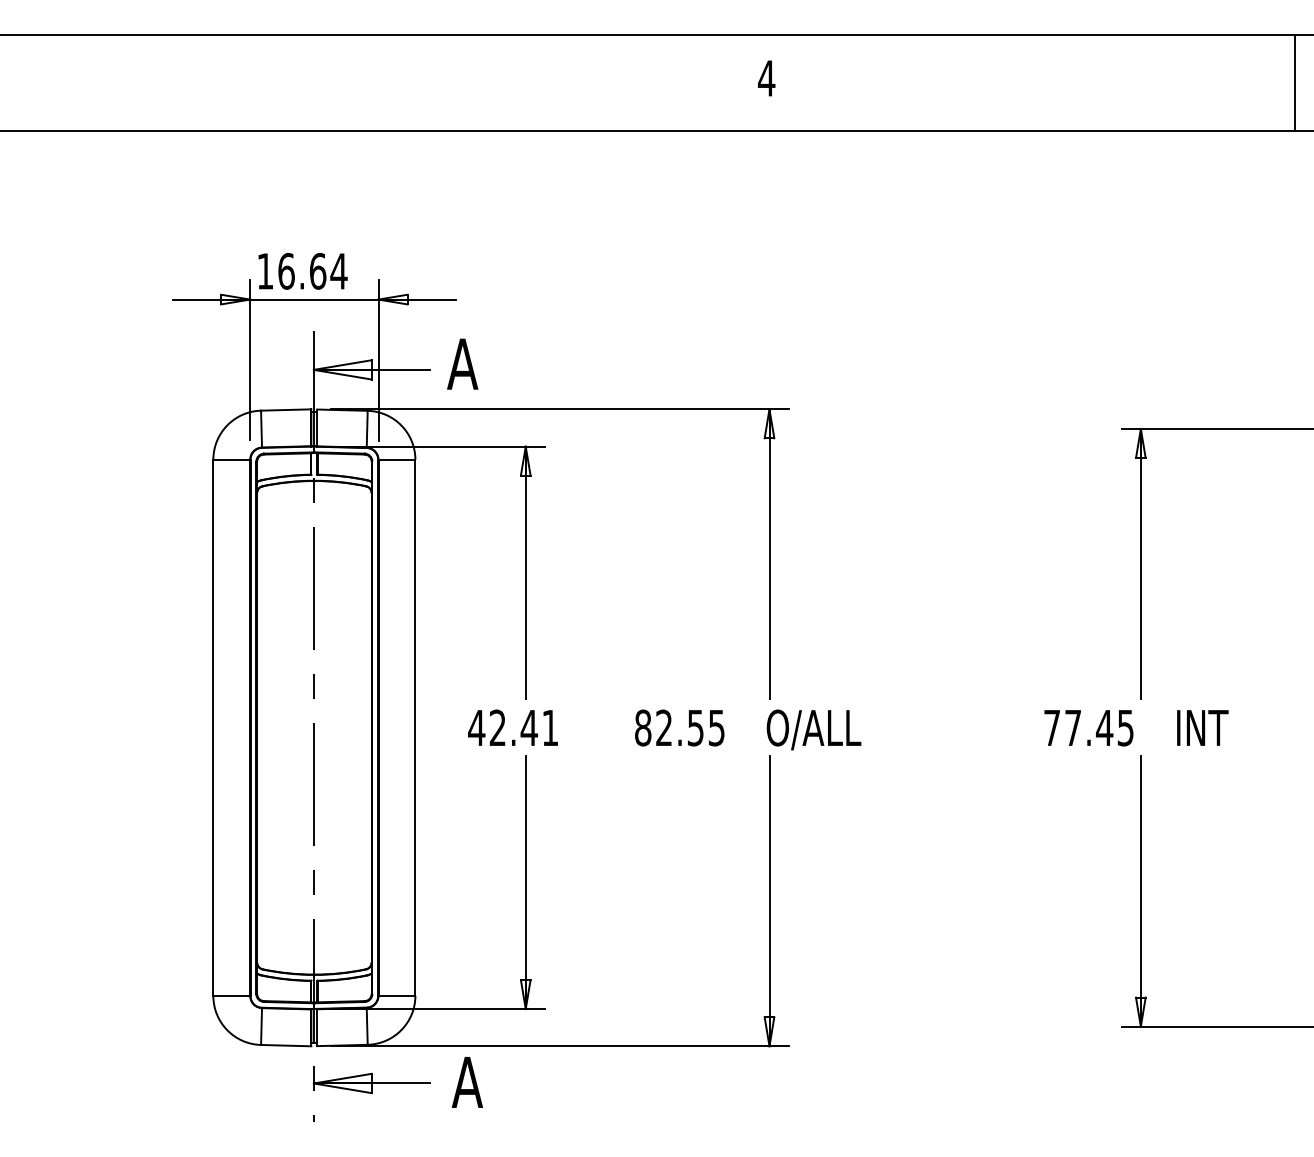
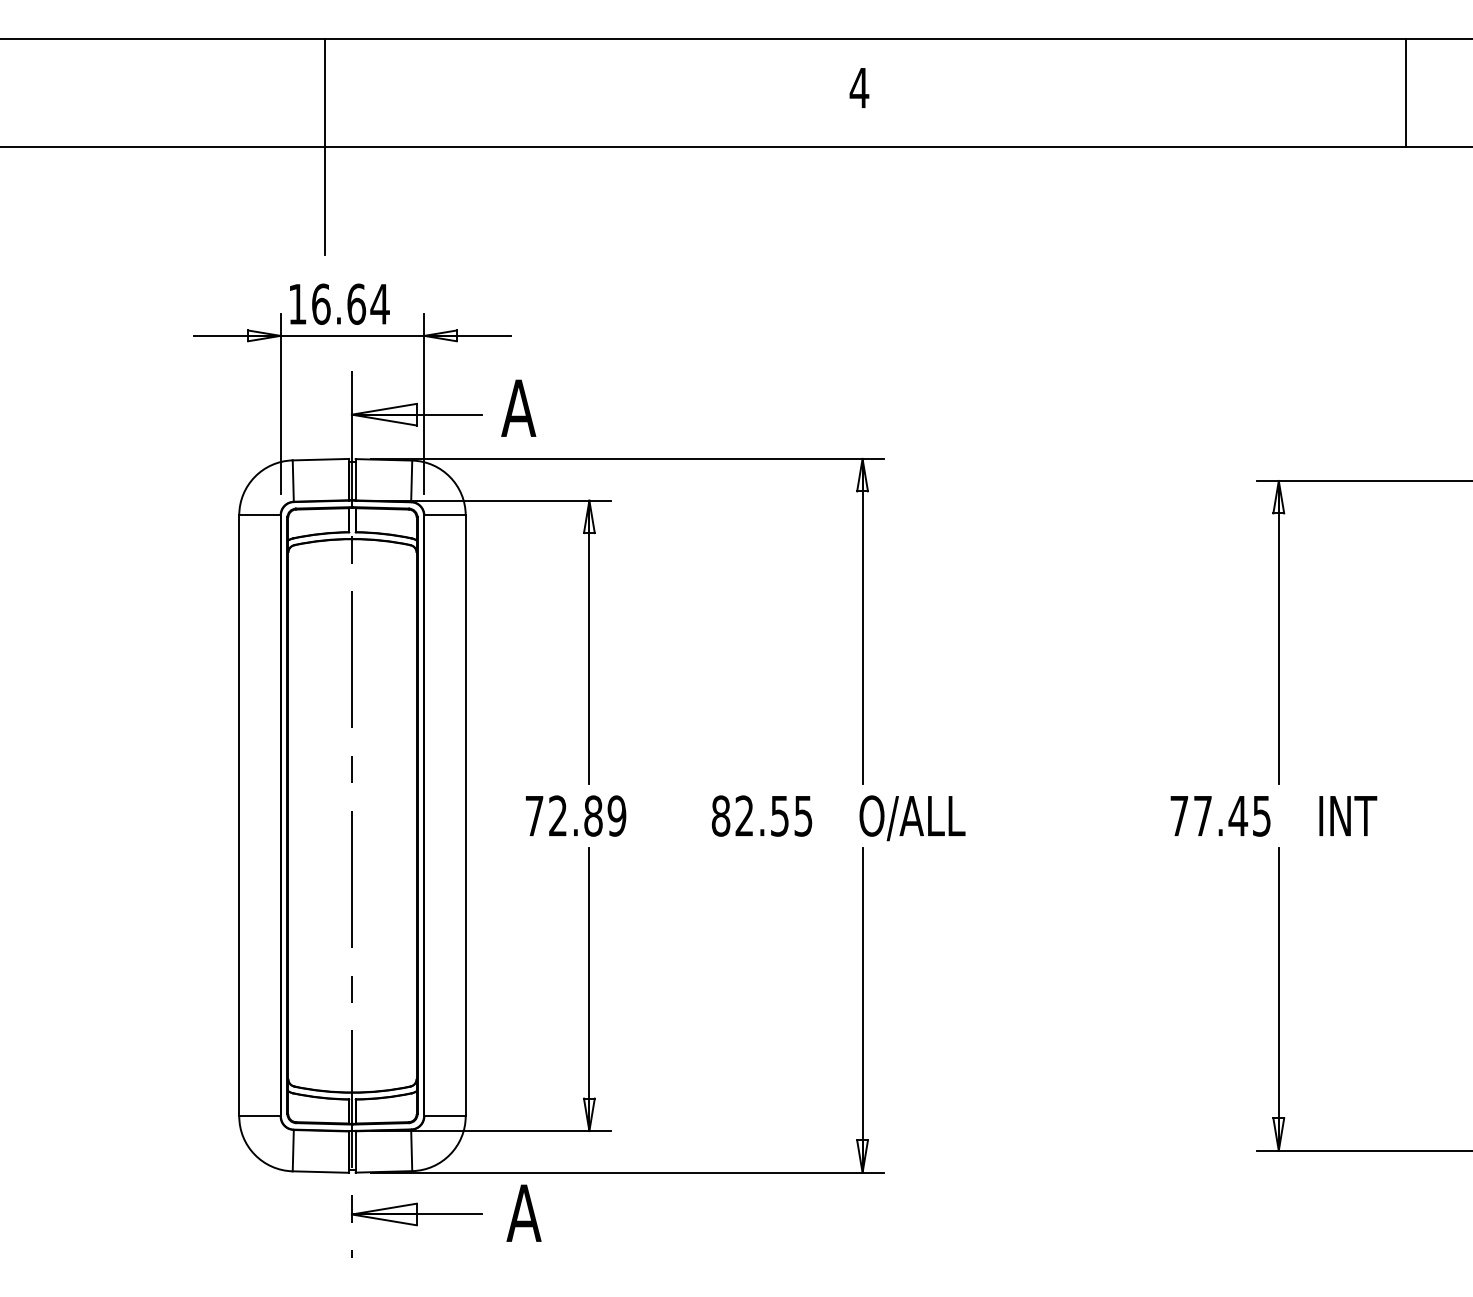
line: (1294, 82) -> (1406, 92), moved
line: (290, 130) -> (325, 146), added
text: (513, 727) -> (575, 815), 42.41 -> 72.89

